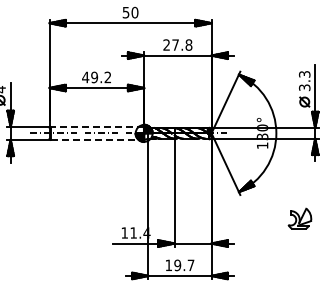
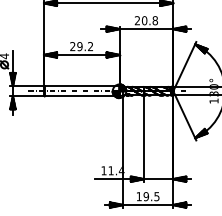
text: (175, 44) -> (144, 20), 27.8 -> 20.8
text: (85, 77) -> (72, 46), 49.2 -> 29.2
line: (97, 126) -> (82, 85), dashed -> solid
line: (97, 139) -> (82, 96), dashed -> solid
text: (190, 265) -> (156, 196), 19.7 -> 19.5

